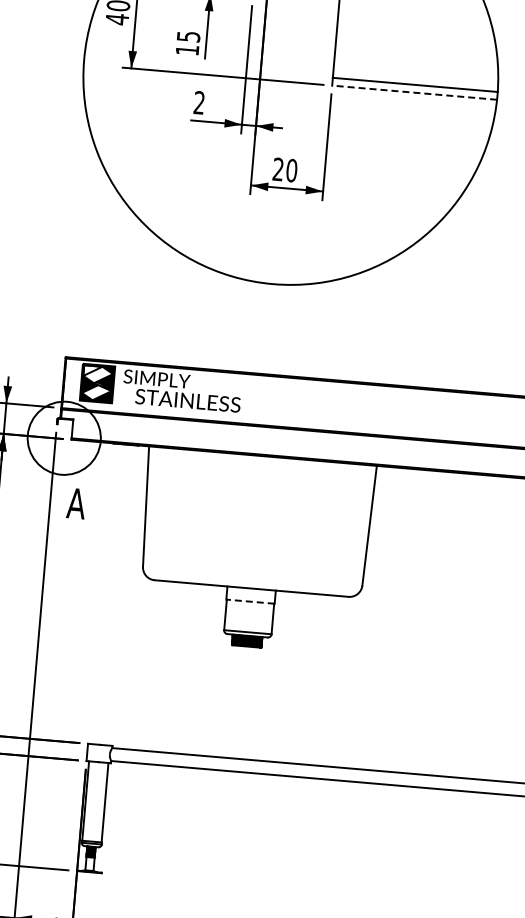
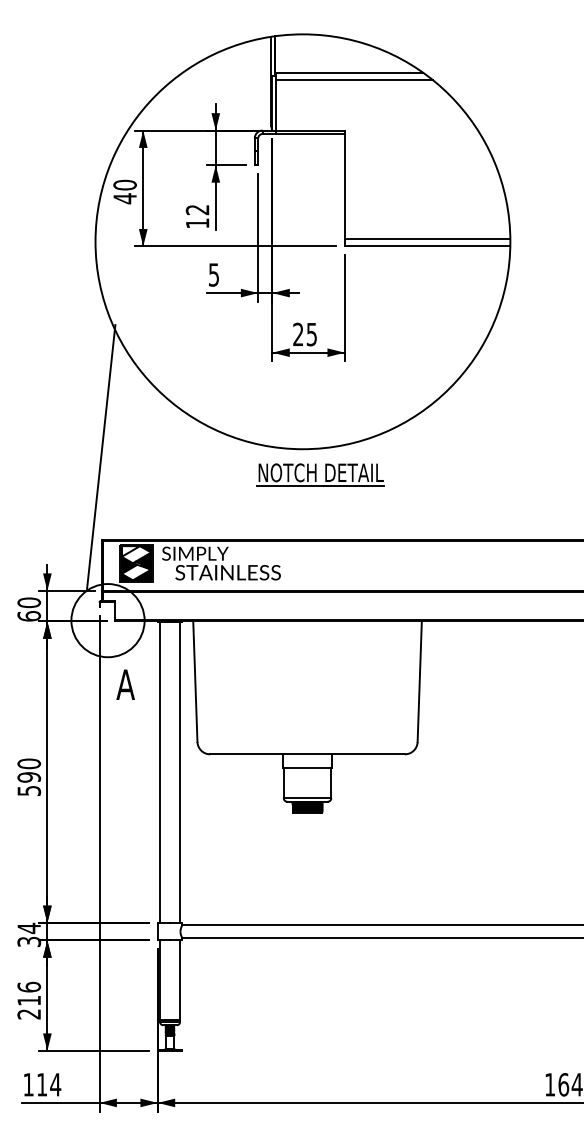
text: (188, 37) -> (197, 210), 15 -> 12
line: (414, 92) -> (427, 246), dashed -> solid
text: (198, 102) -> (213, 274), 2 -> 5
text: (291, 170) -> (311, 334), 20 -> 25
line: (70, 275) -> (100, 457), added
part: (288, 310) -> (320, 474), added
line: (103, 594) -> (160, 772), added
line: (122, 595) -> (179, 772), added
line: (250, 601) -> (307, 767), dashed -> solid

